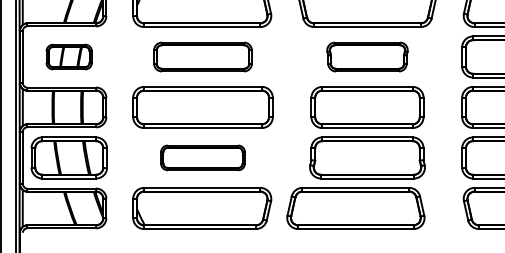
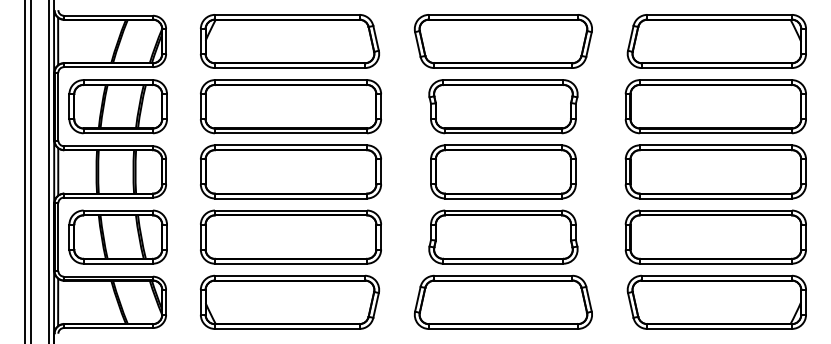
part: (68, 56) -> (117, 106), size x1.67
part: (202, 56) -> (290, 106), size x1.43
part: (367, 56) -> (503, 106), size x1.43
part: (202, 157) -> (290, 236), size x1.67
part: (355, 207) -> (503, 301), moved

